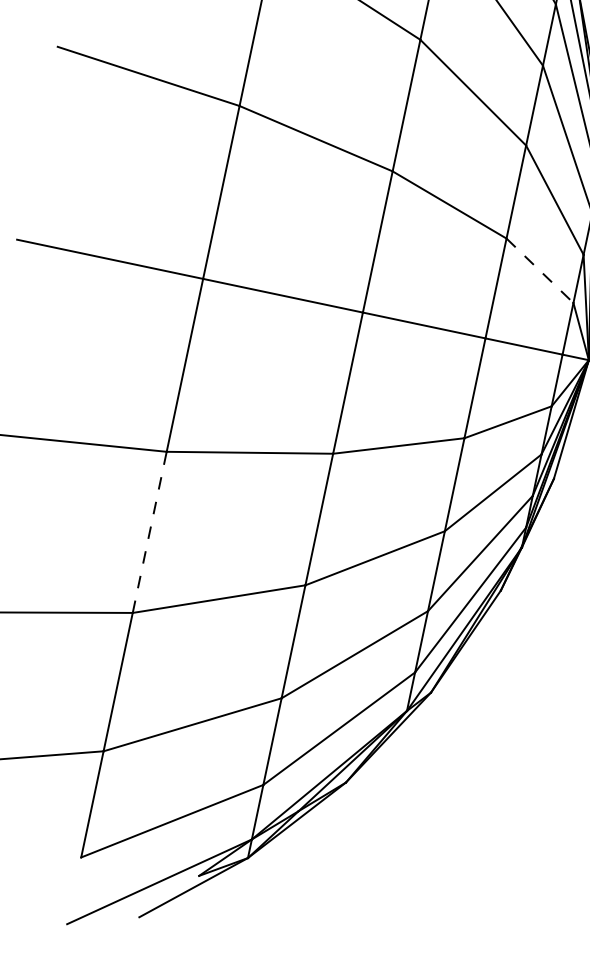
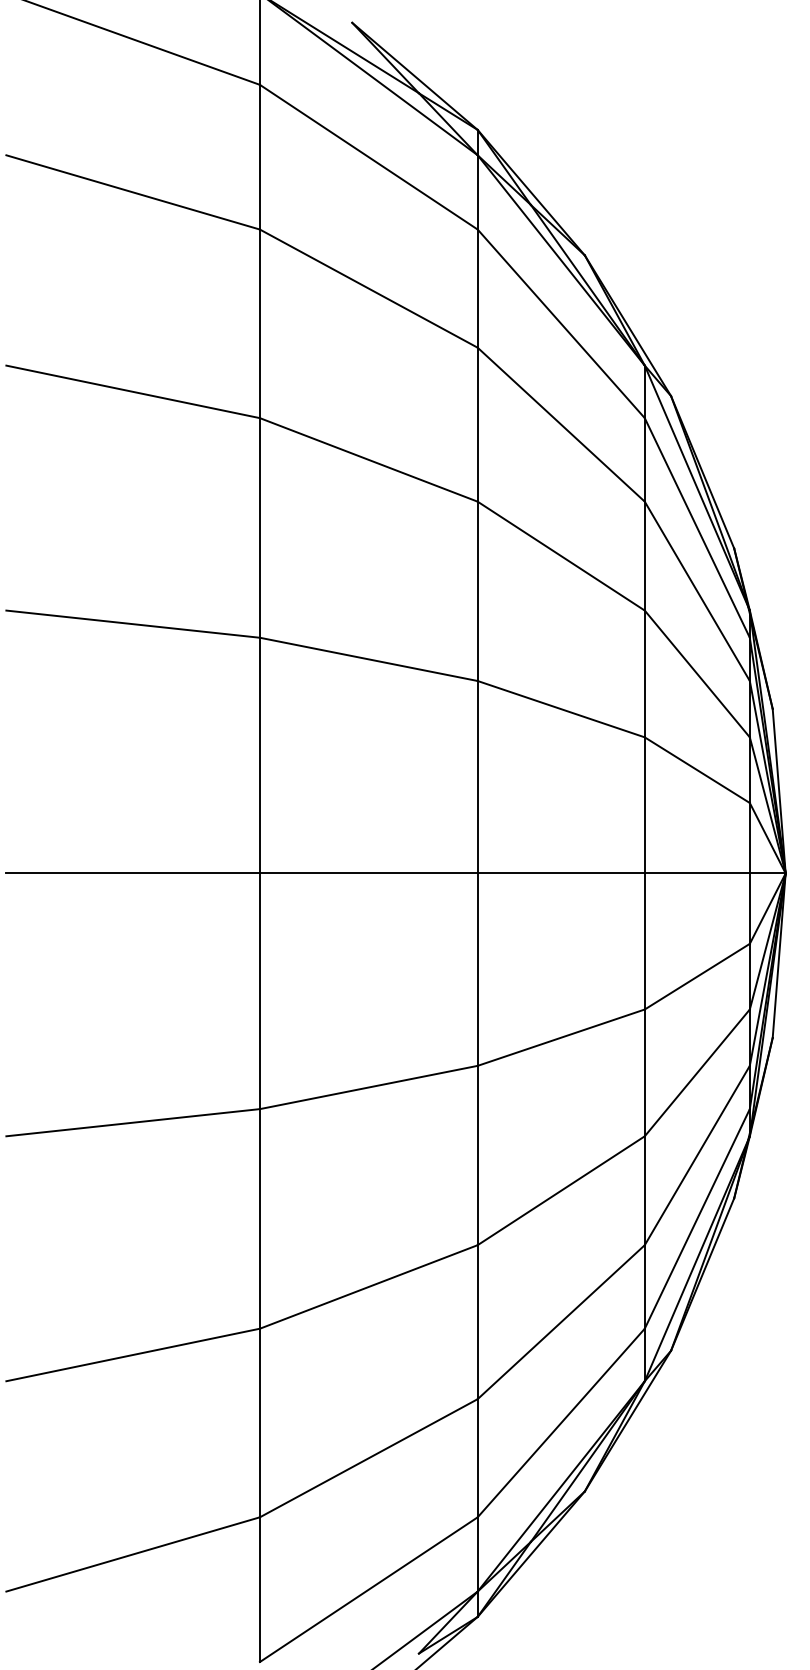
line: (540, 271) -> (697, 770), dashed -> solid
line: (149, 532) -> (259, 1218), dashed -> solid

